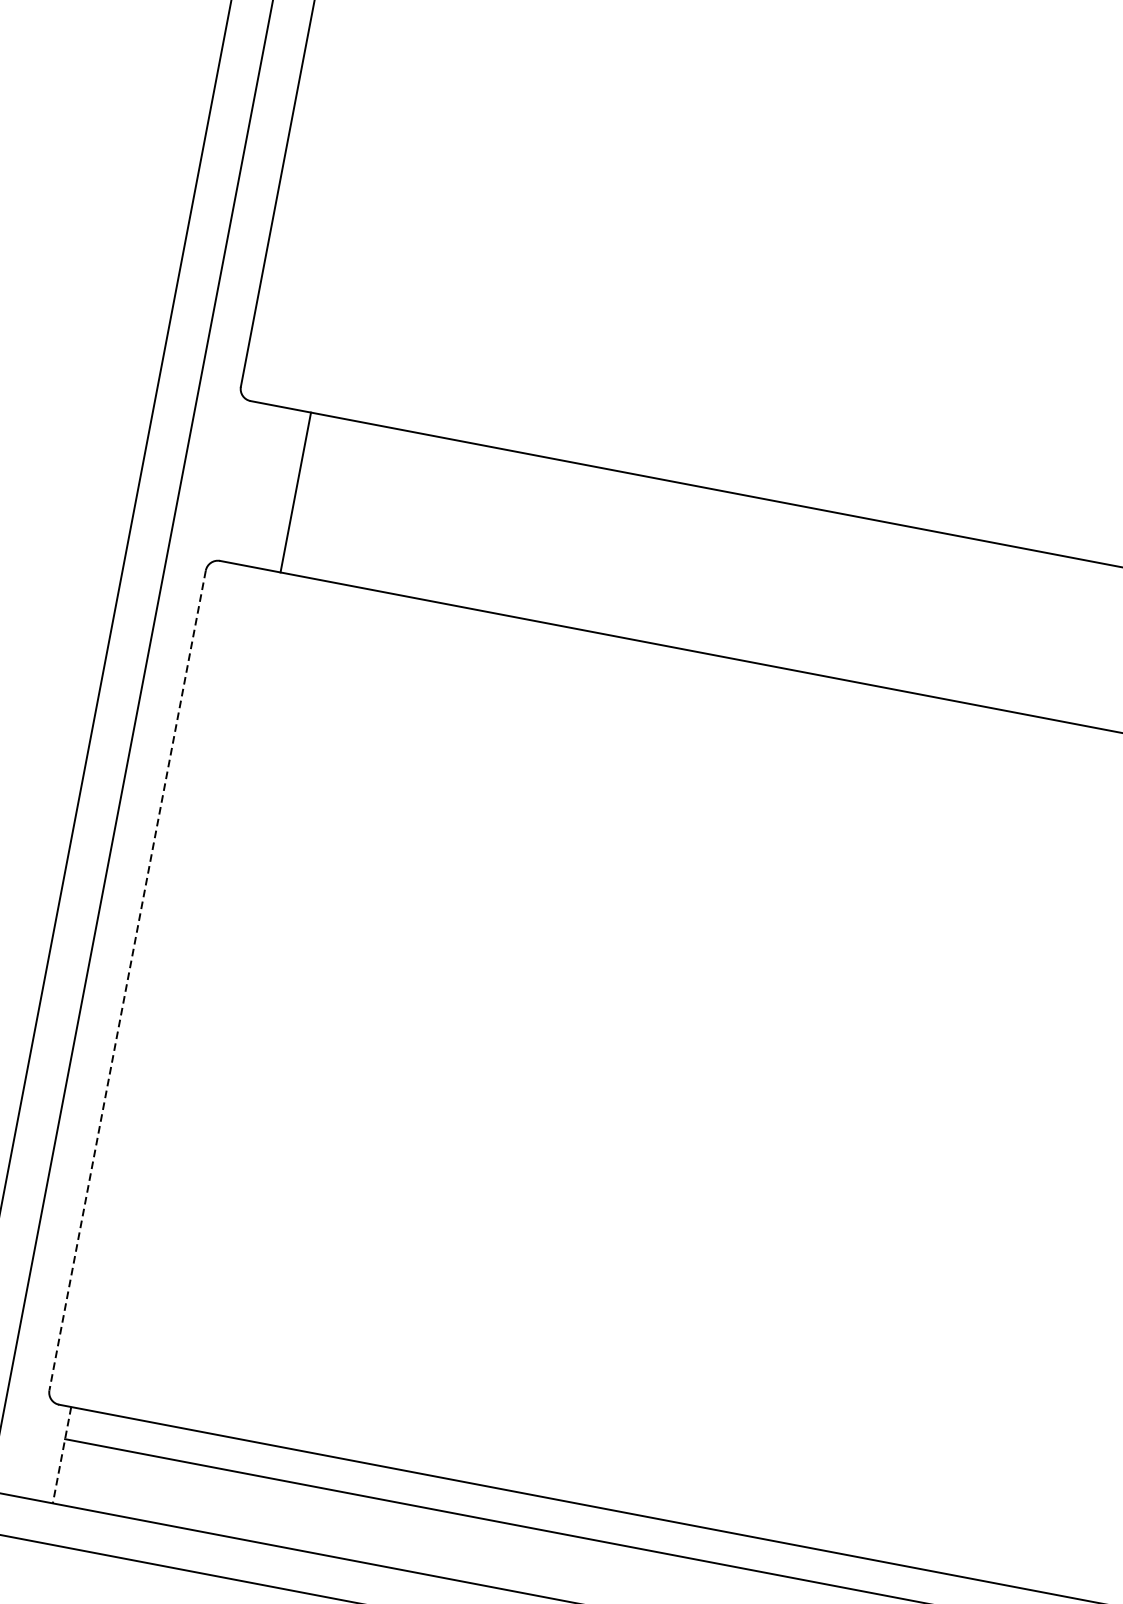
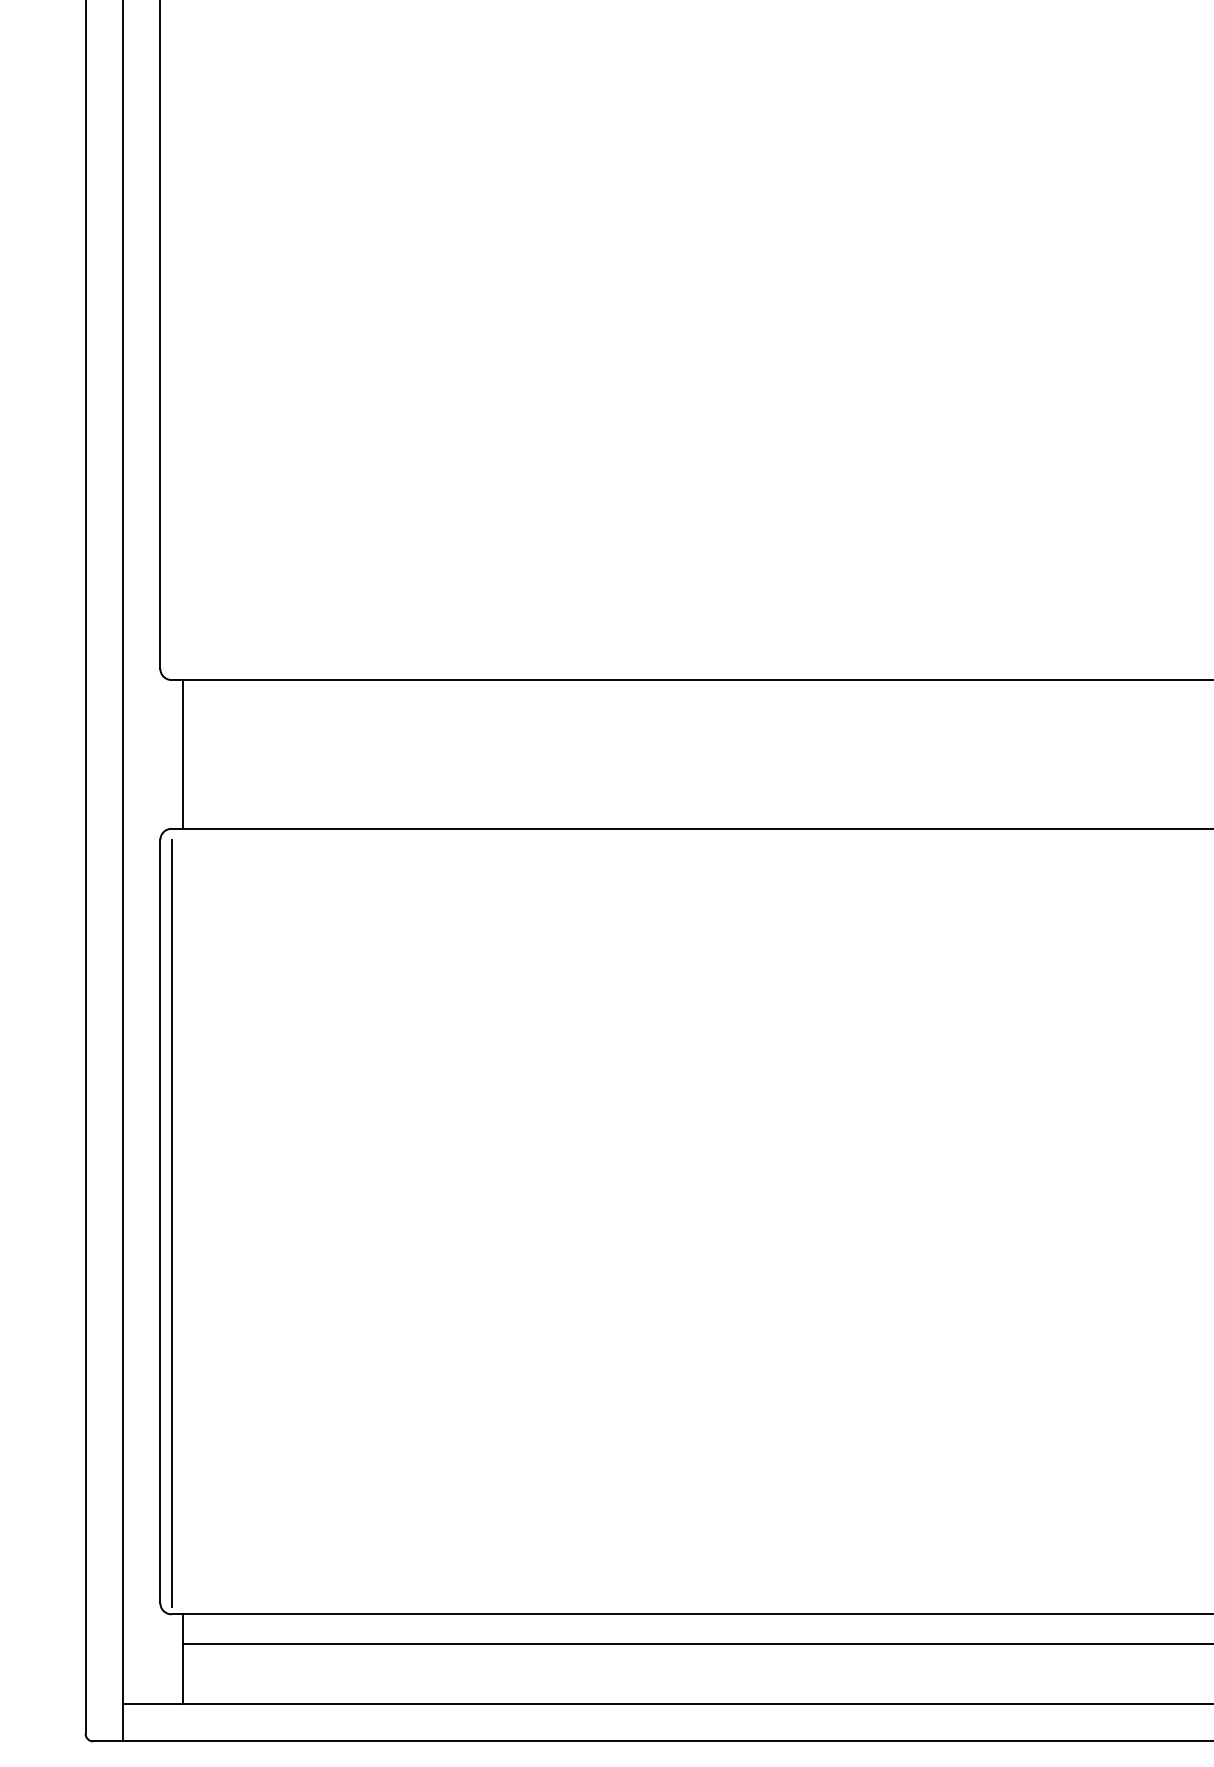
line: (295, 492) -> (182, 754), moved
line: (127, 980) -> (160, 1221), dashed -> solid
line: (139, 984) -> (171, 1223), added
line: (61, 1455) -> (182, 1659), dashed -> solid

